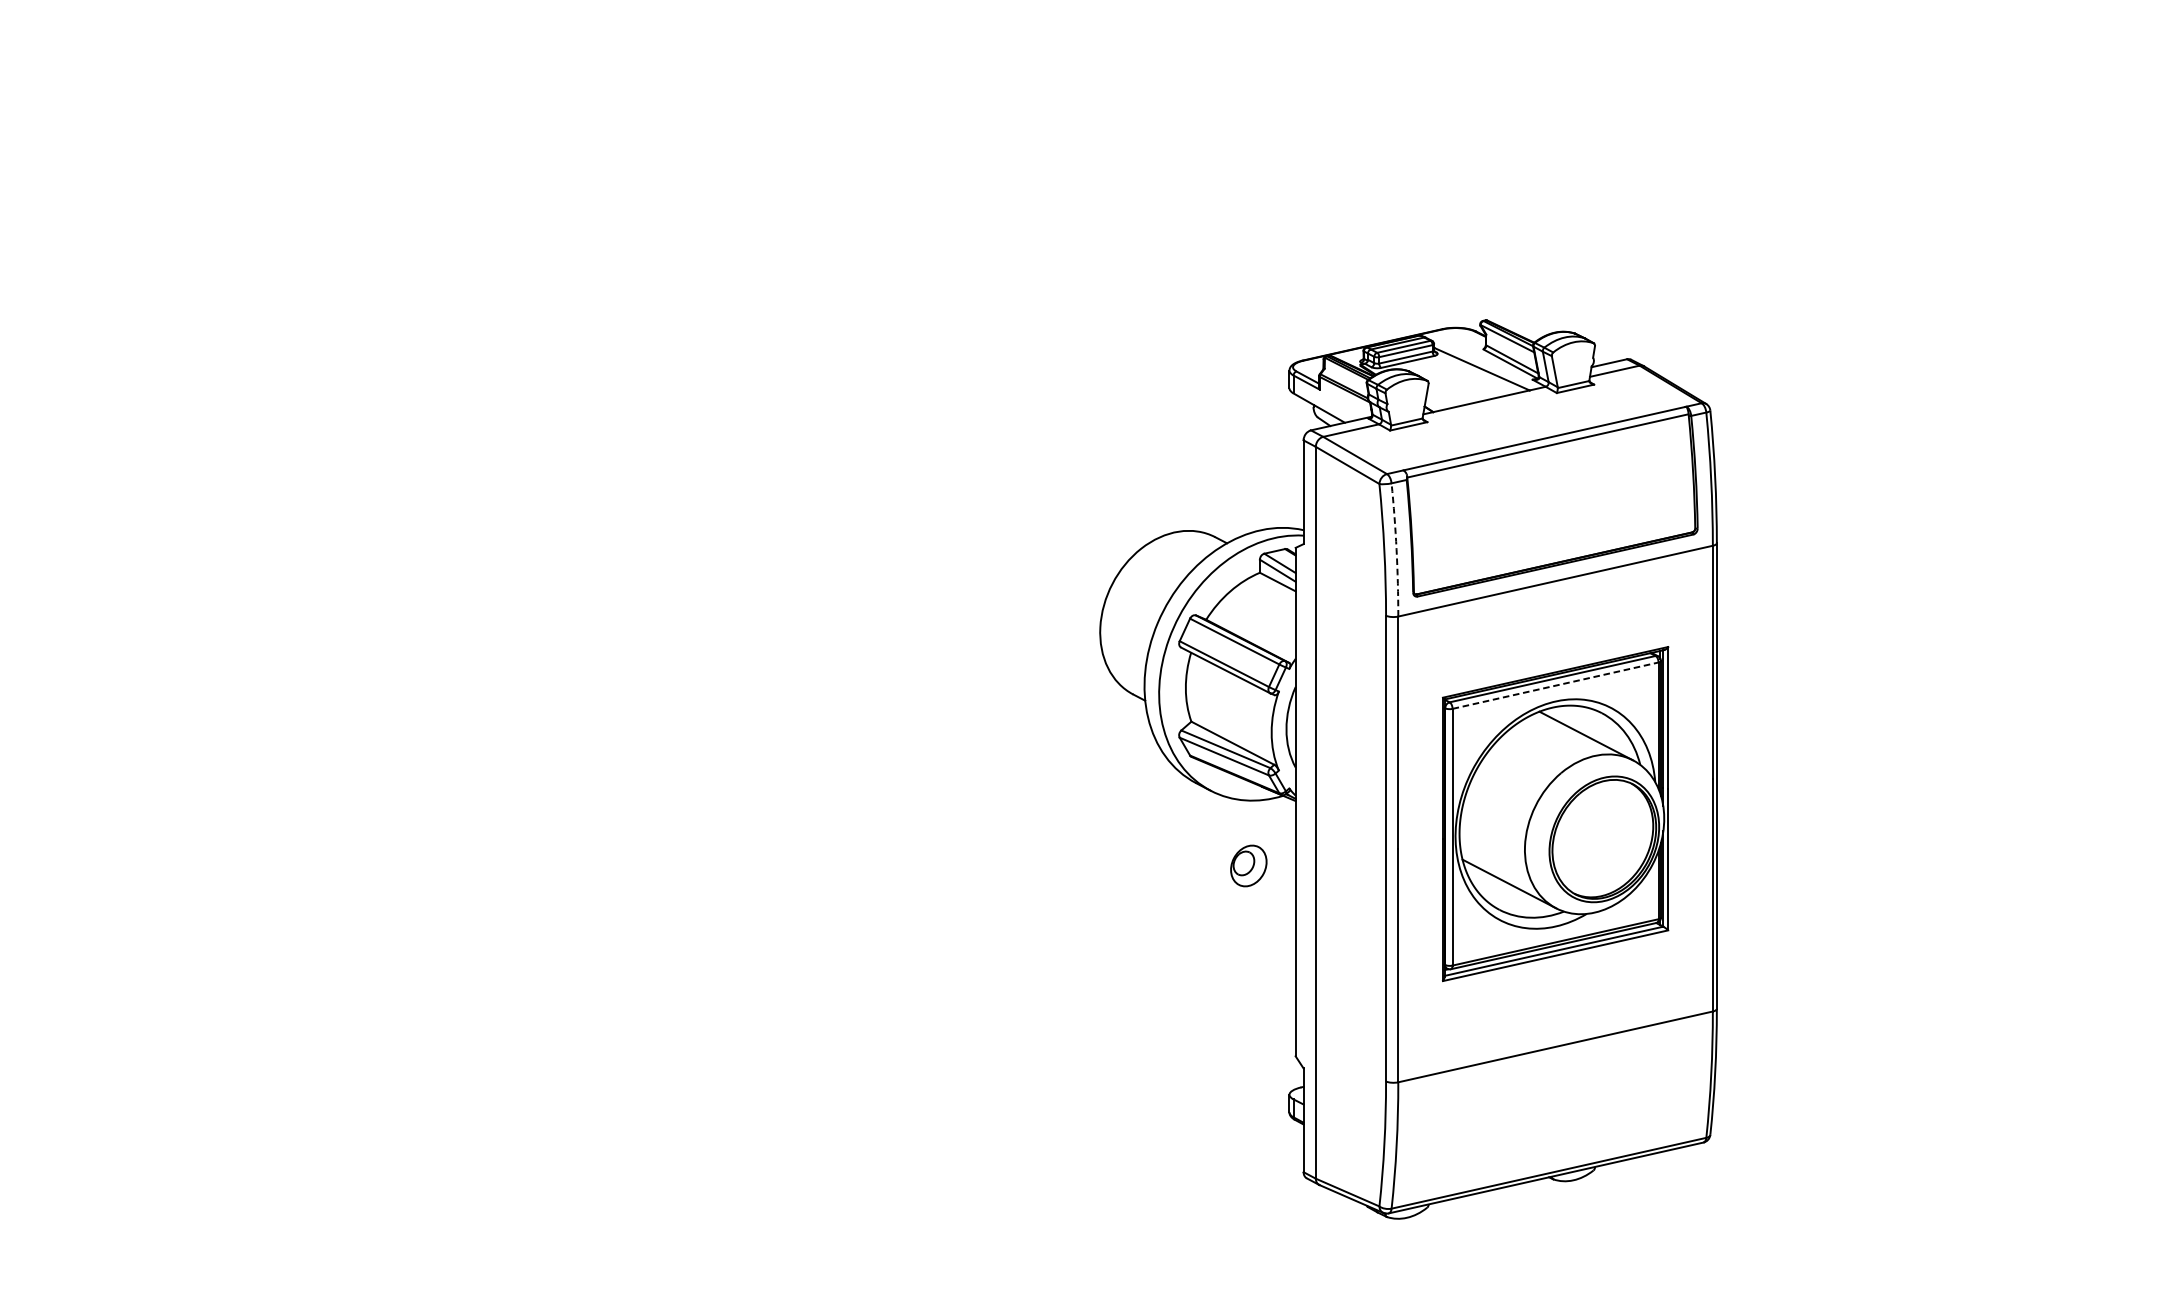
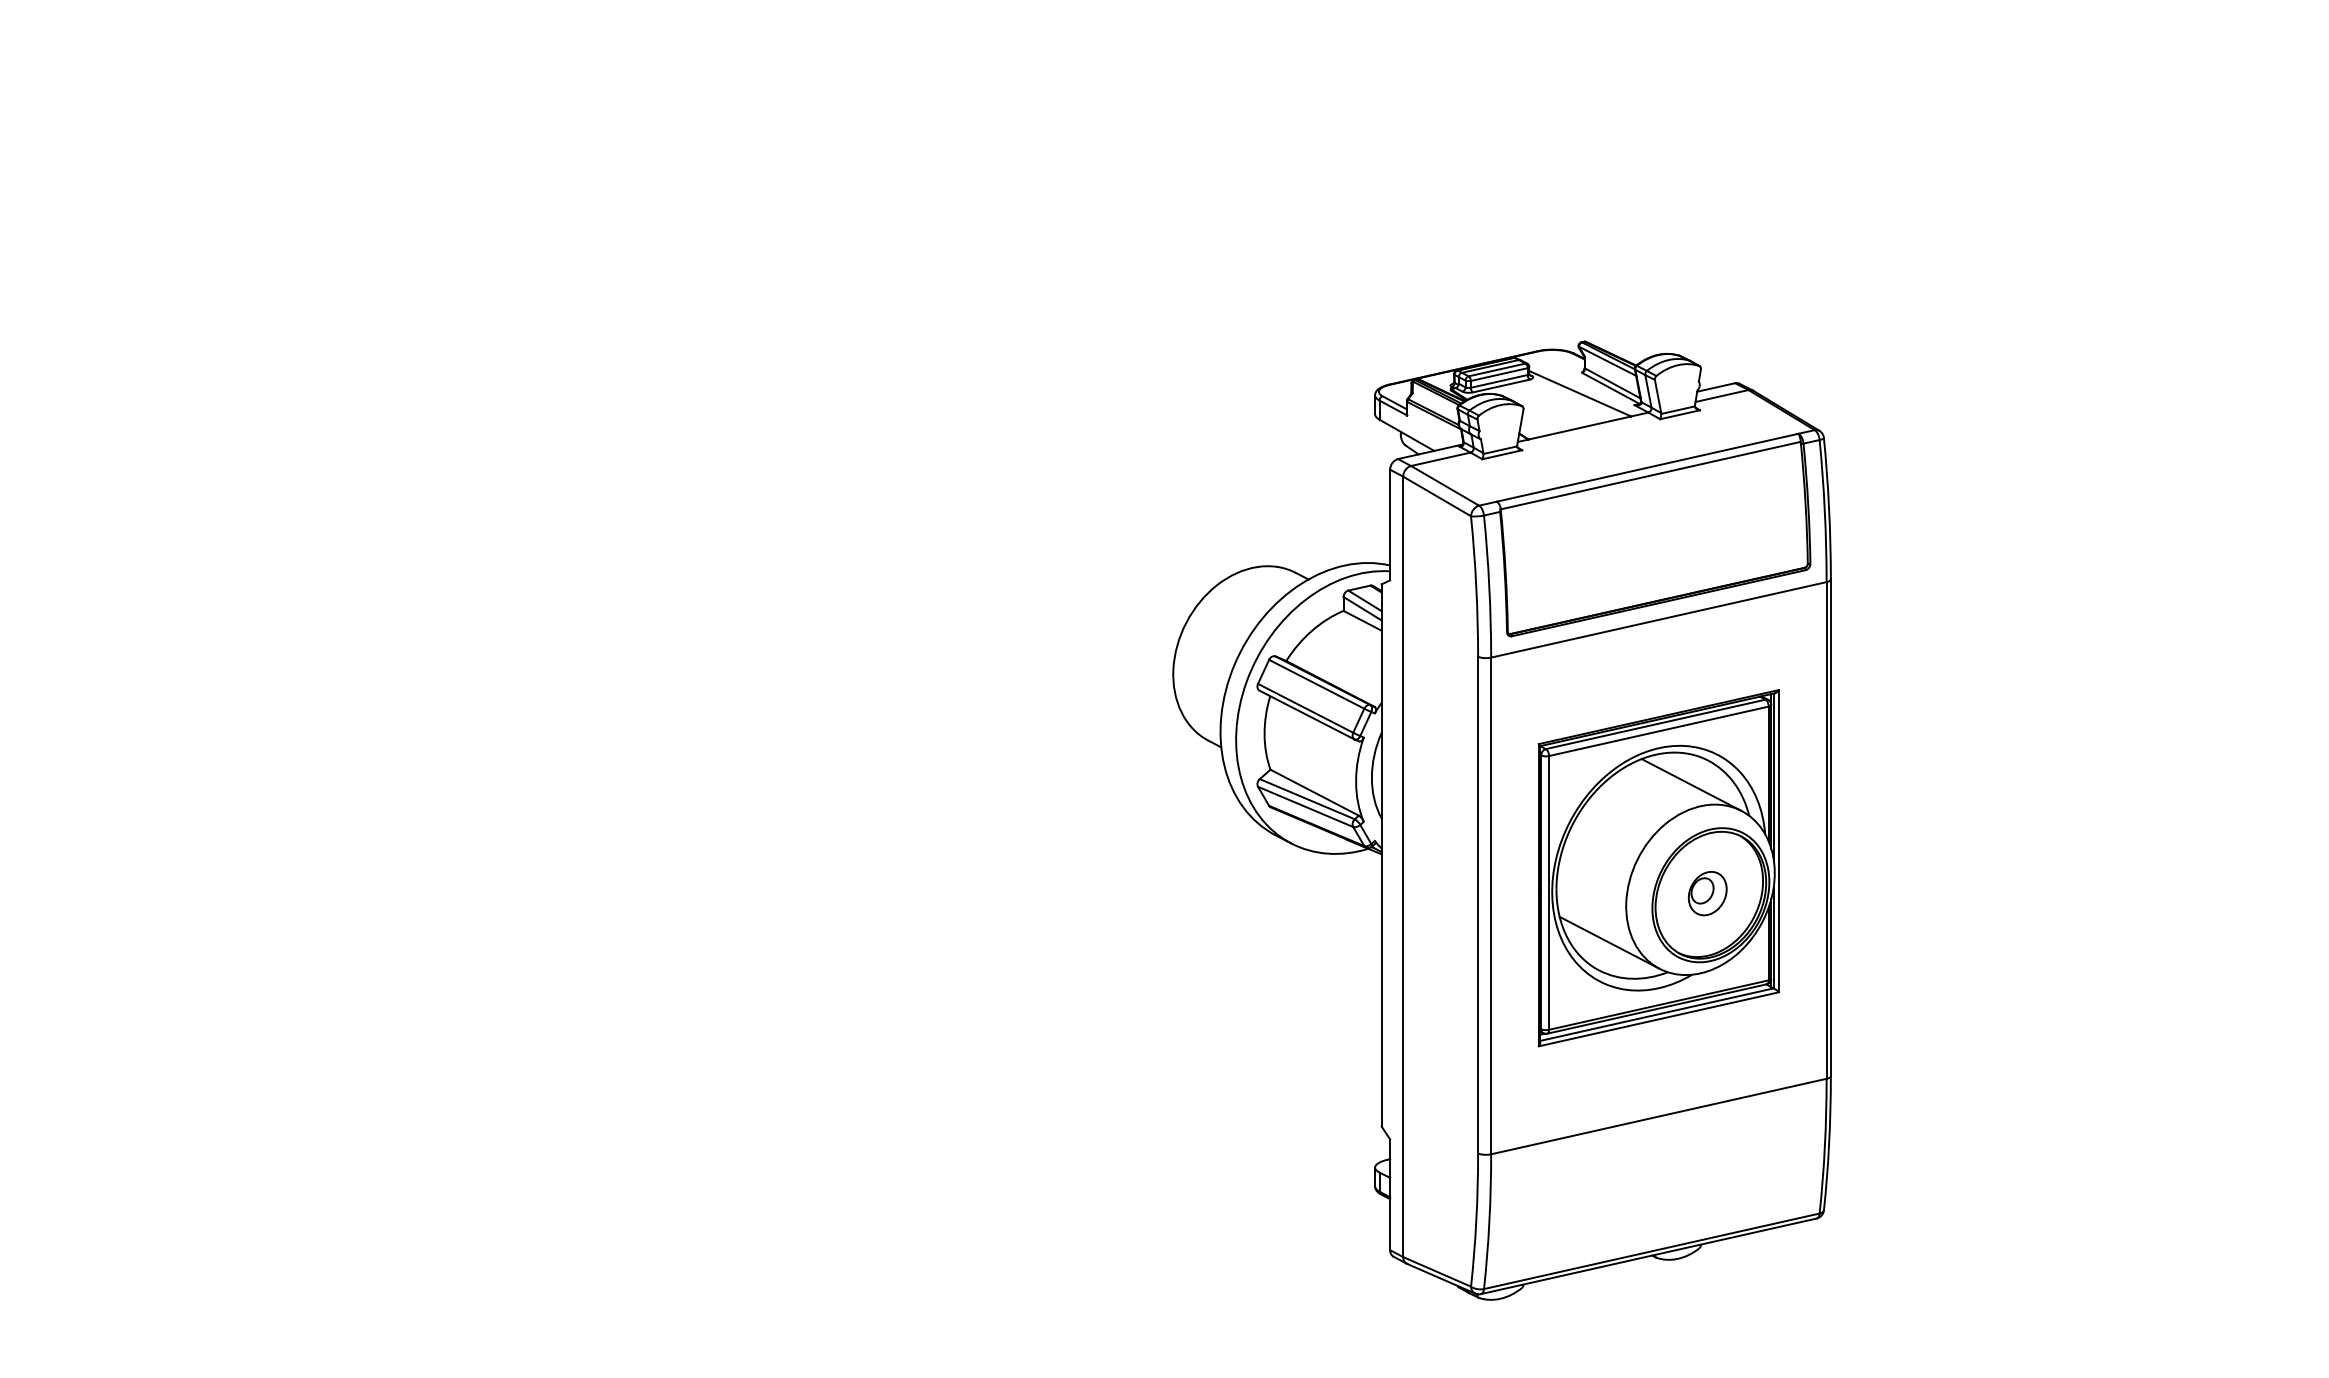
arc: (1396, 549) -> (1489, 586), dashed -> solid
line: (1555, 685) -> (1658, 731), dashed -> solid
part: (1248, 865) -> (1707, 893), moved

